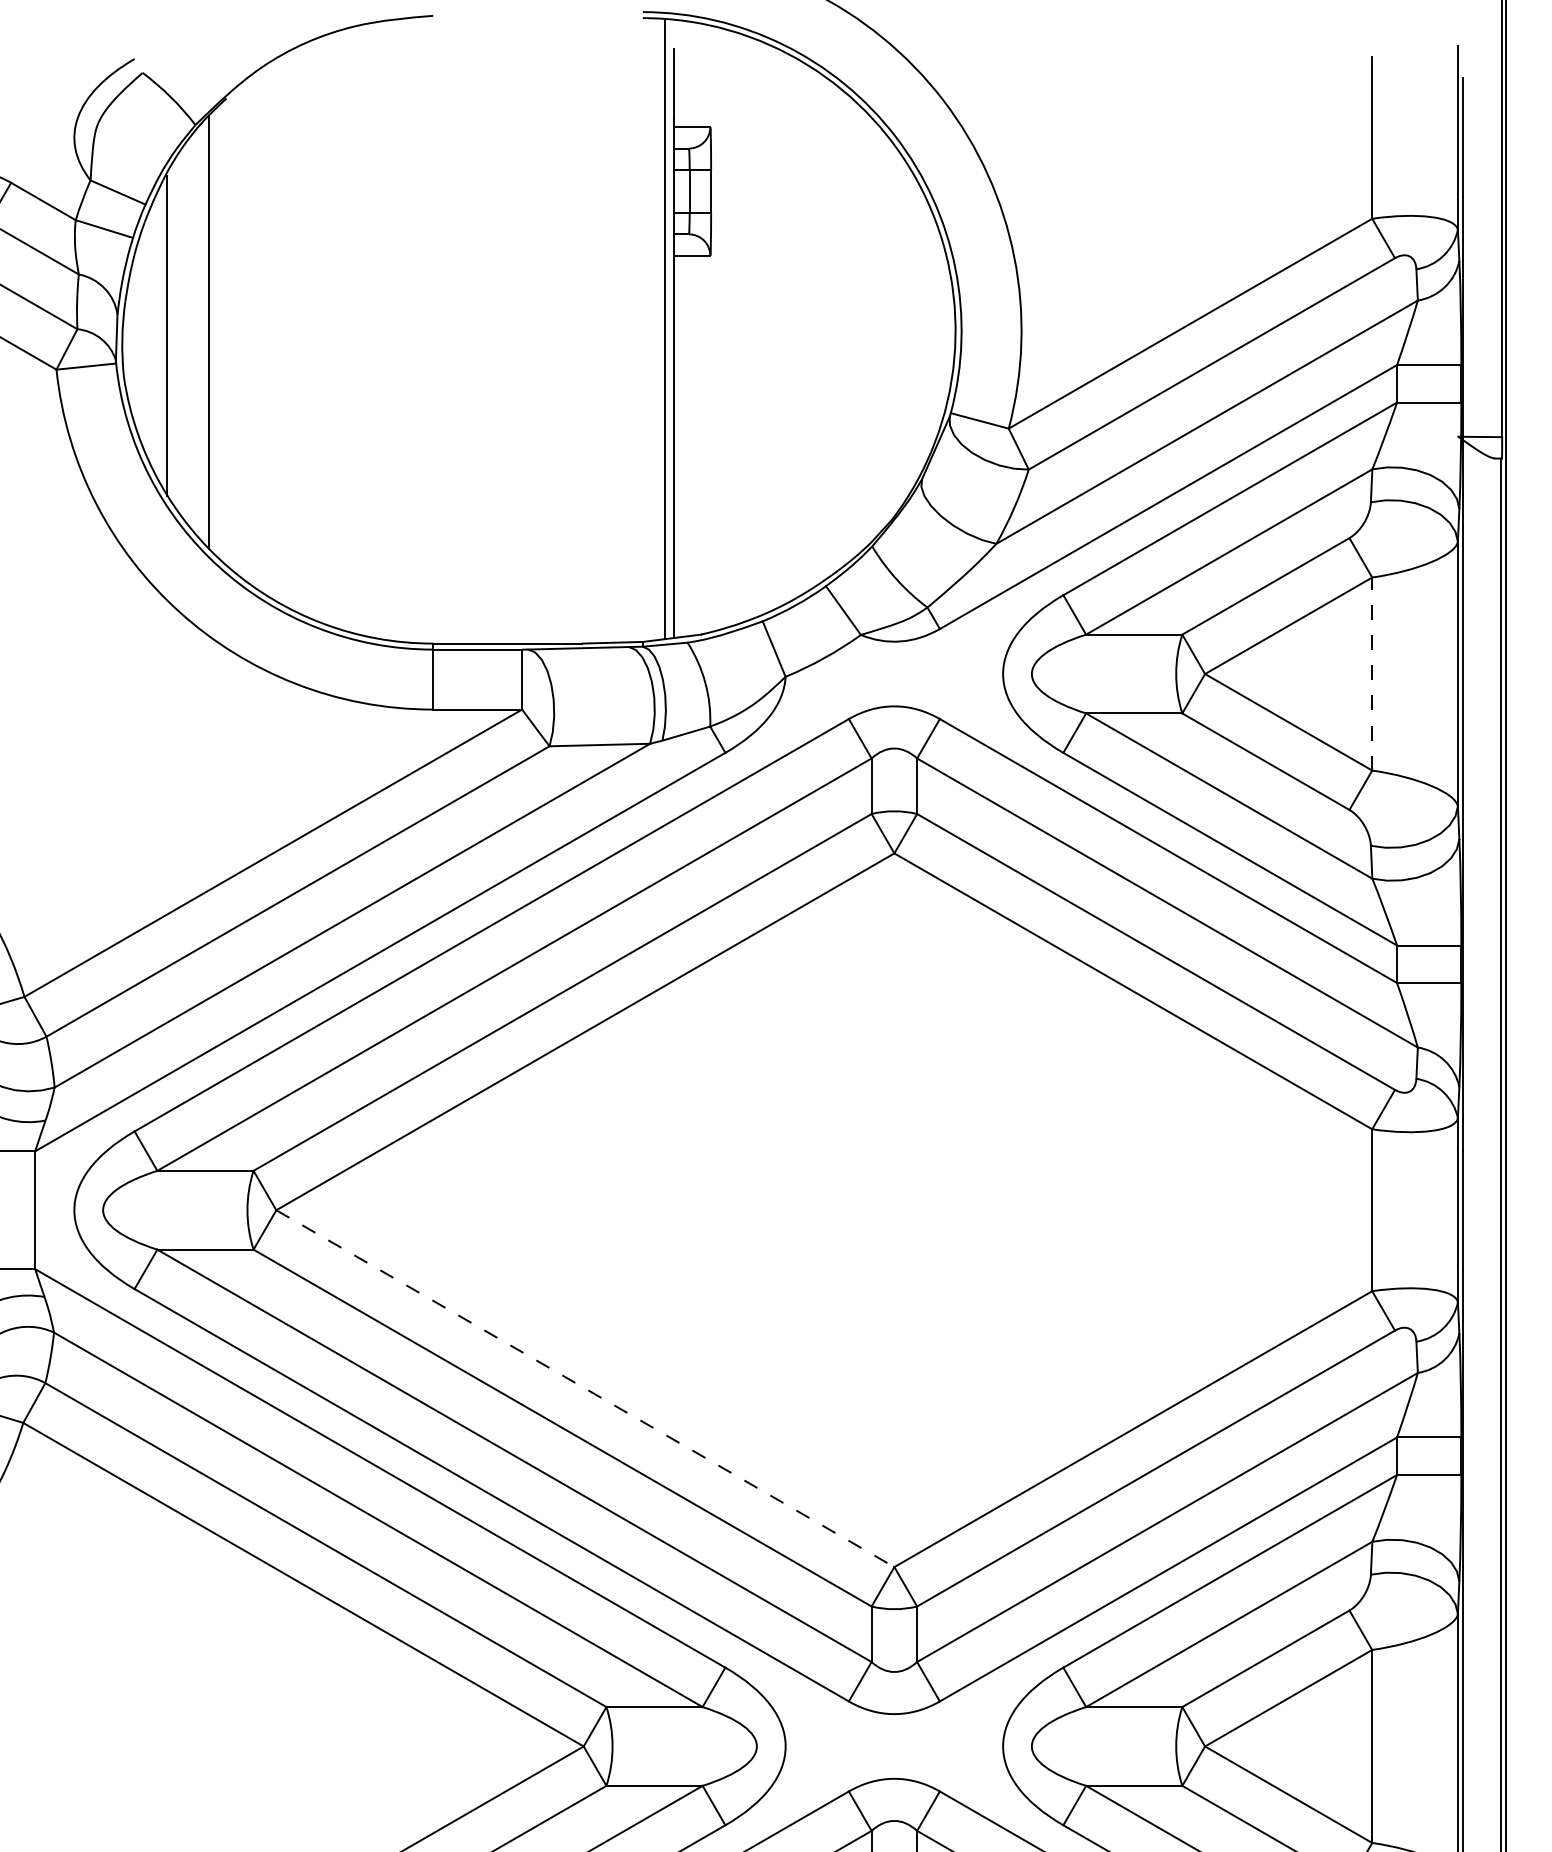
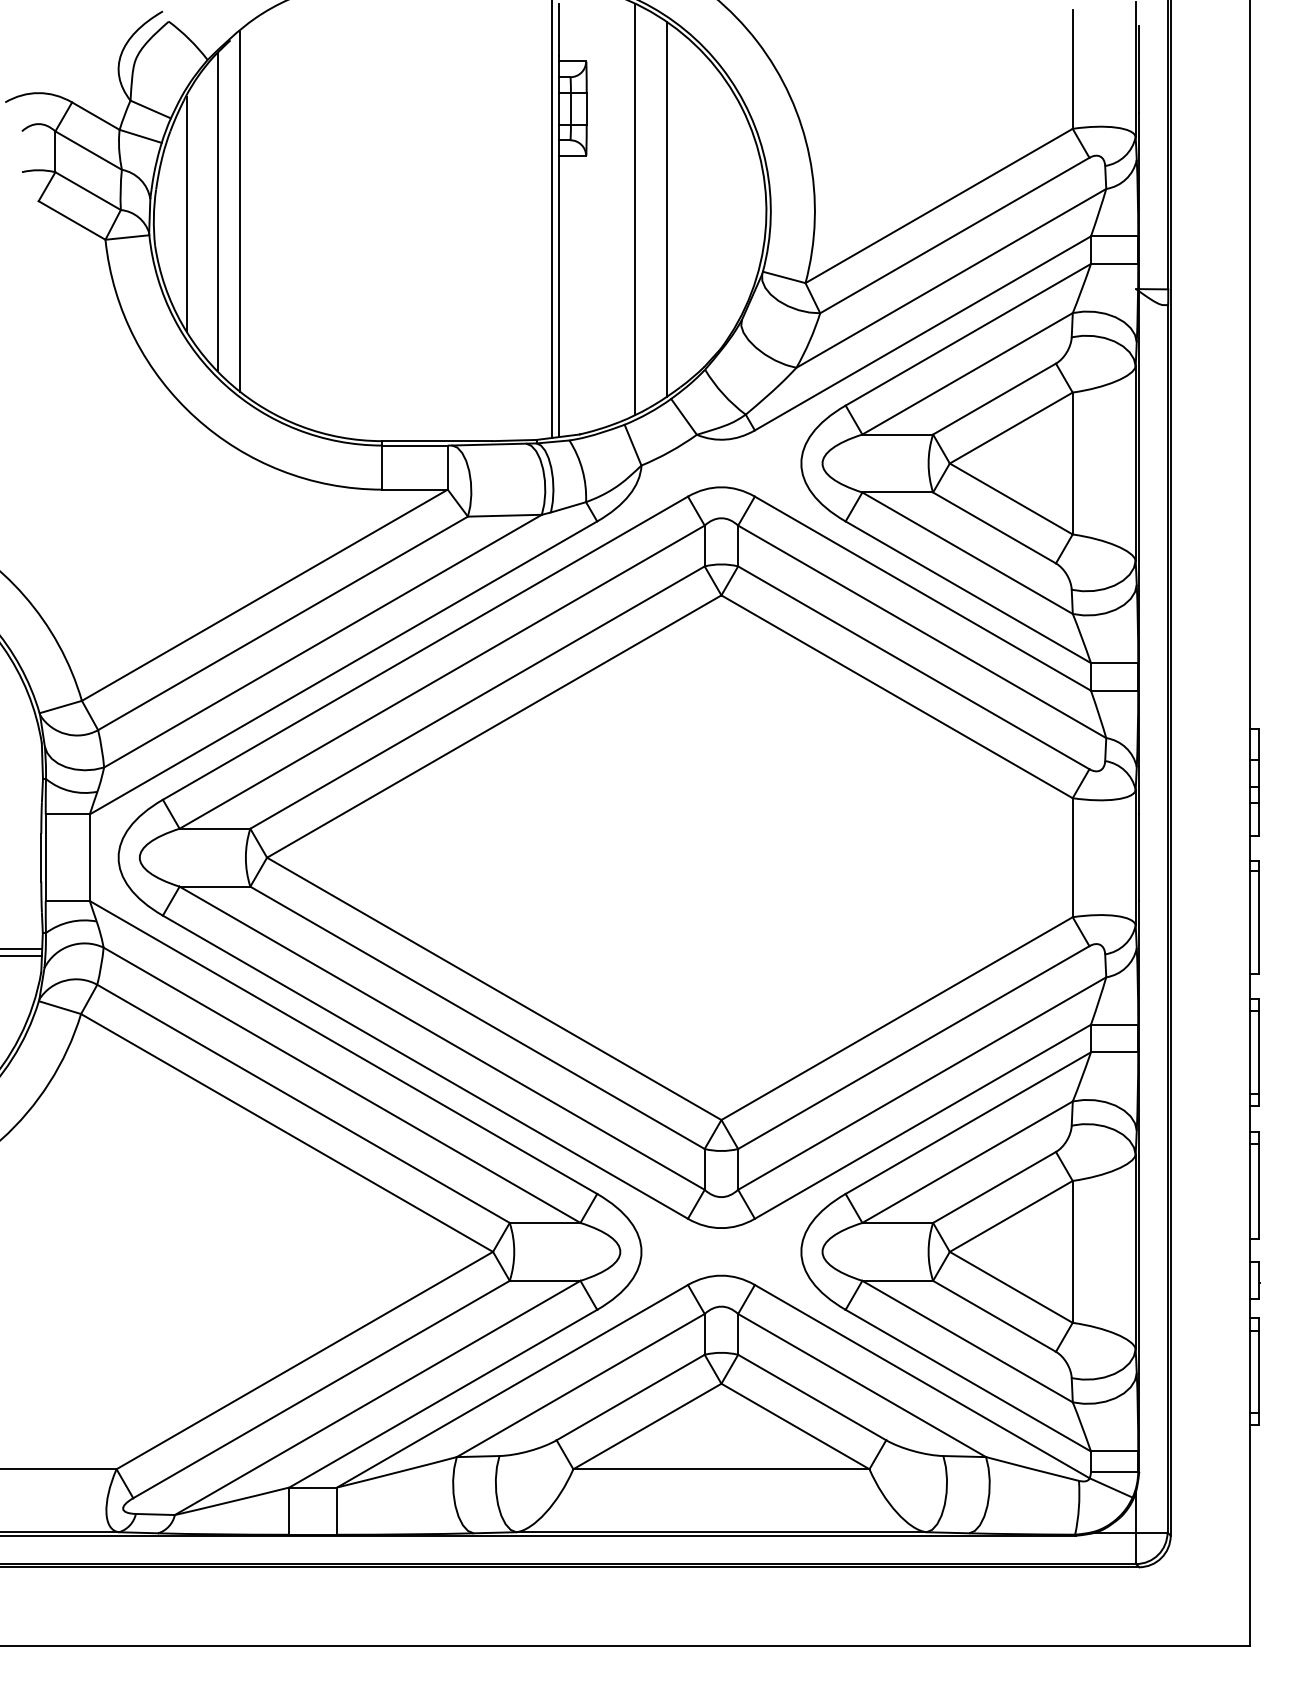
line: (819, 327) -> (666, 208), added
line: (777, 328) -> (635, 209), added
line: (240, 331) -> (240, 211), added
line: (1371, 674) -> (1072, 463), dashed -> solid
line: (585, 1389) -> (494, 989), dashed -> solid

